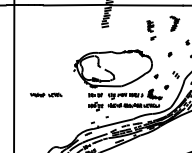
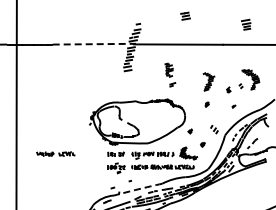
line: (77, 5) -> (94, 44), solid -> dashed
part: (174, 23) -> (208, 81), moved
part: (151, 29) -> (170, 74), moved
arc: (113, 124) -> (138, 189), solid -> dashed

